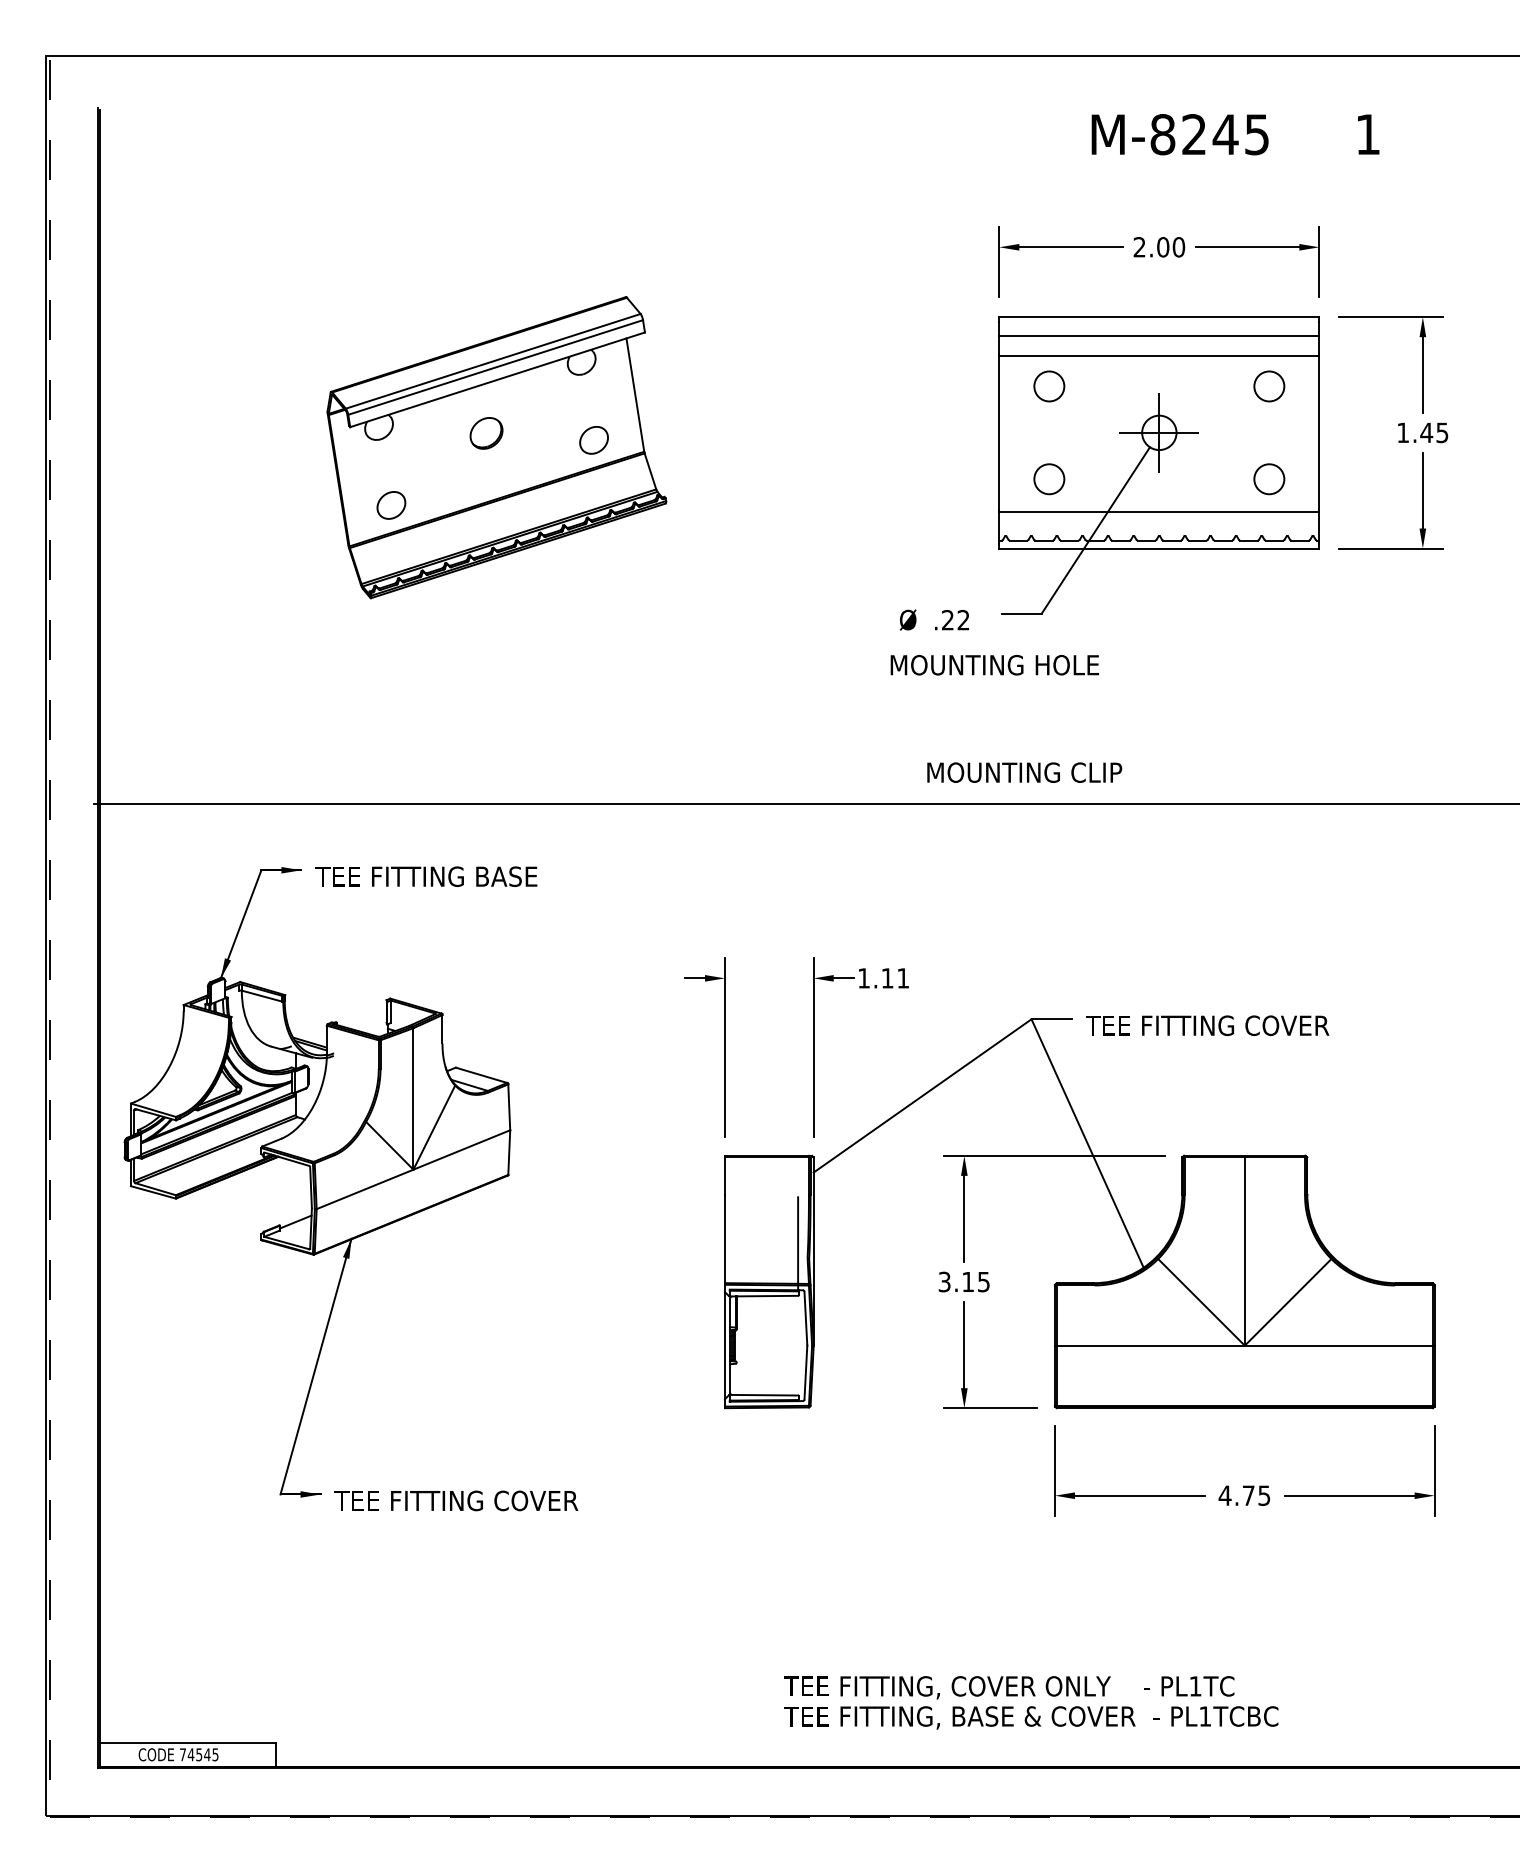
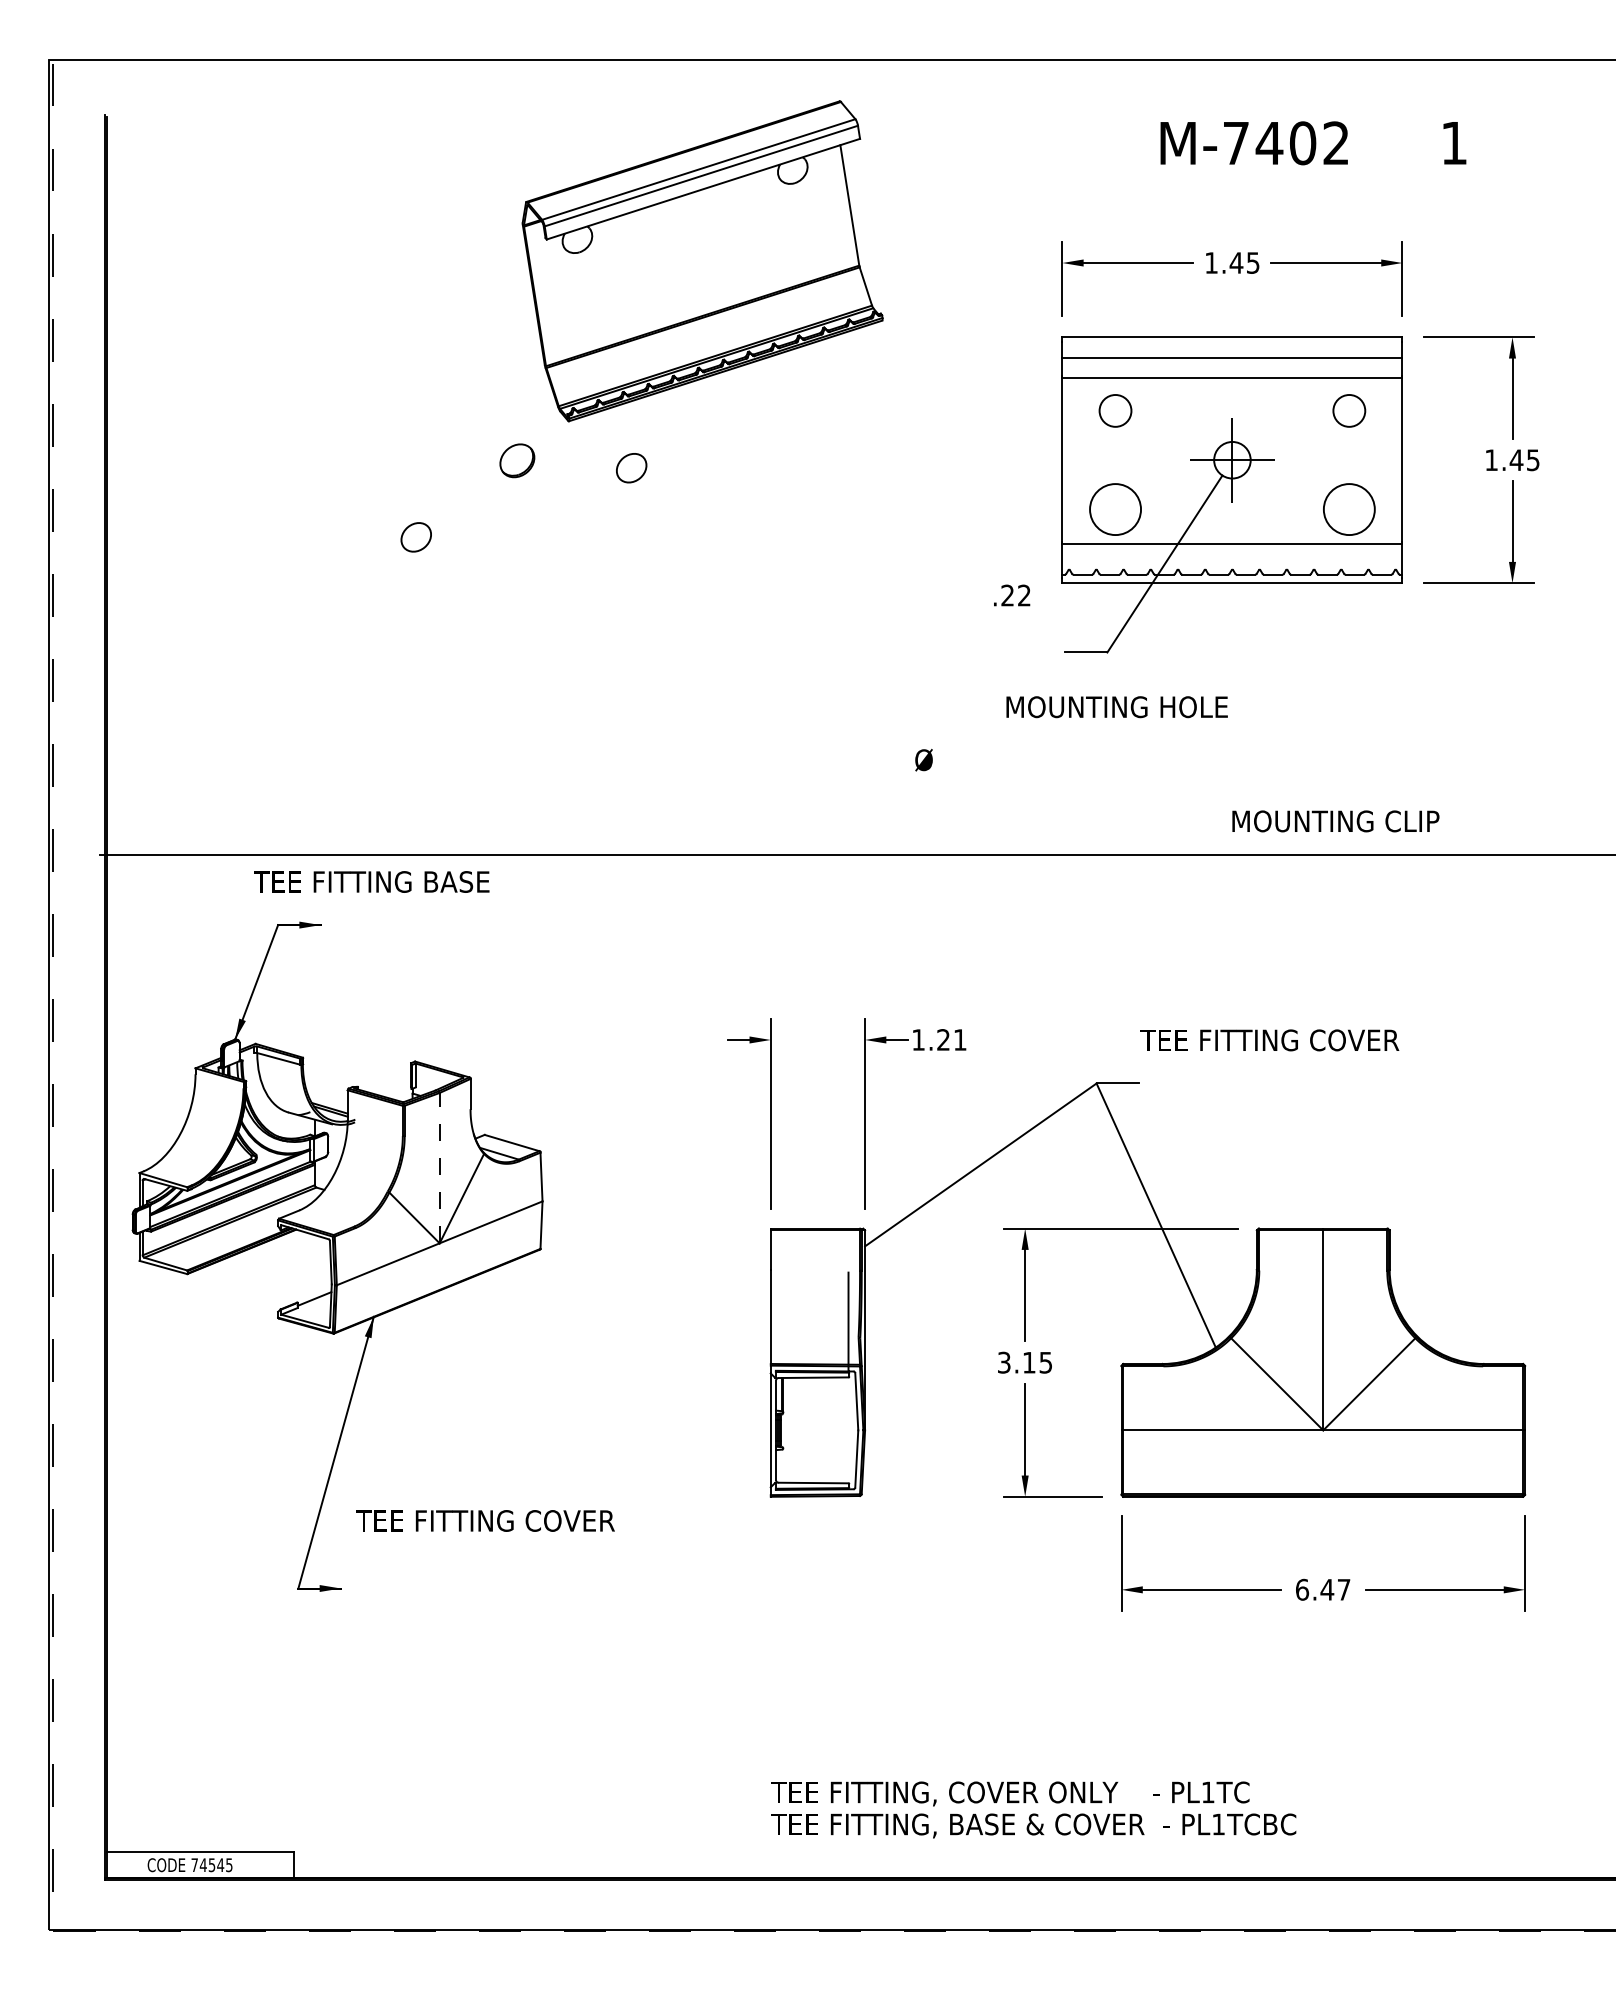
text: (1209, 134) -> (1285, 143), M-8245 -> M-7402
text: (1159, 247) -> (1232, 263), 2.00 -> 1.45
part: (496, 447) -> (702, 261), moved
circle: (1049, 479) -> (1115, 509), size x1.6
circle: (1269, 479) -> (1349, 509), size x1.6
text: (908, 619) -> (924, 759), moved
text: (951, 620) -> (1011, 595), moved
text: (994, 665) -> (1116, 707), moved
text: (1024, 772) -> (1335, 821), moved
text: (426, 876) -> (371, 881), moved
text: (887, 978) -> (943, 1040), 1.11 -> 1.21
text: (1207, 1025) -> (1269, 1040), moved
line: (413, 1098) -> (439, 1167), solid -> dashed
text: (1244, 1495) -> (1322, 1589), 4.75 -> 6.47
text: (456, 1500) -> (485, 1520), moved
text: (1031, 1702) -> (1033, 1809), moved

